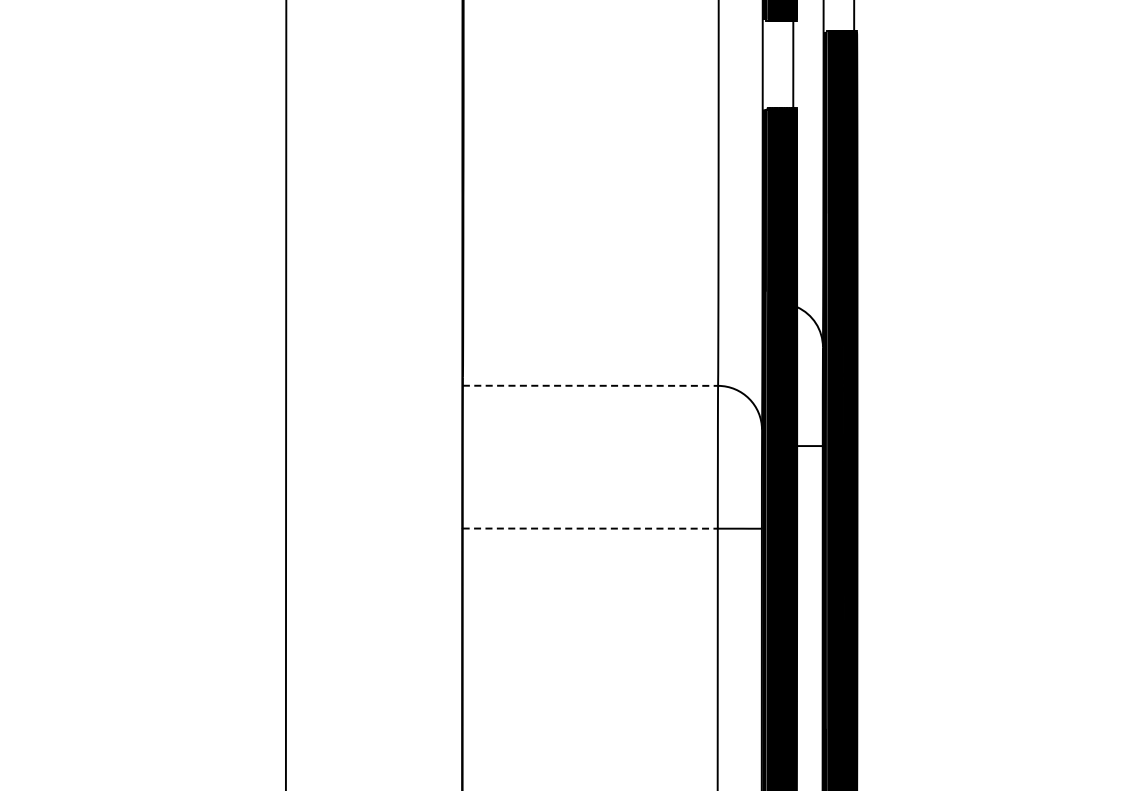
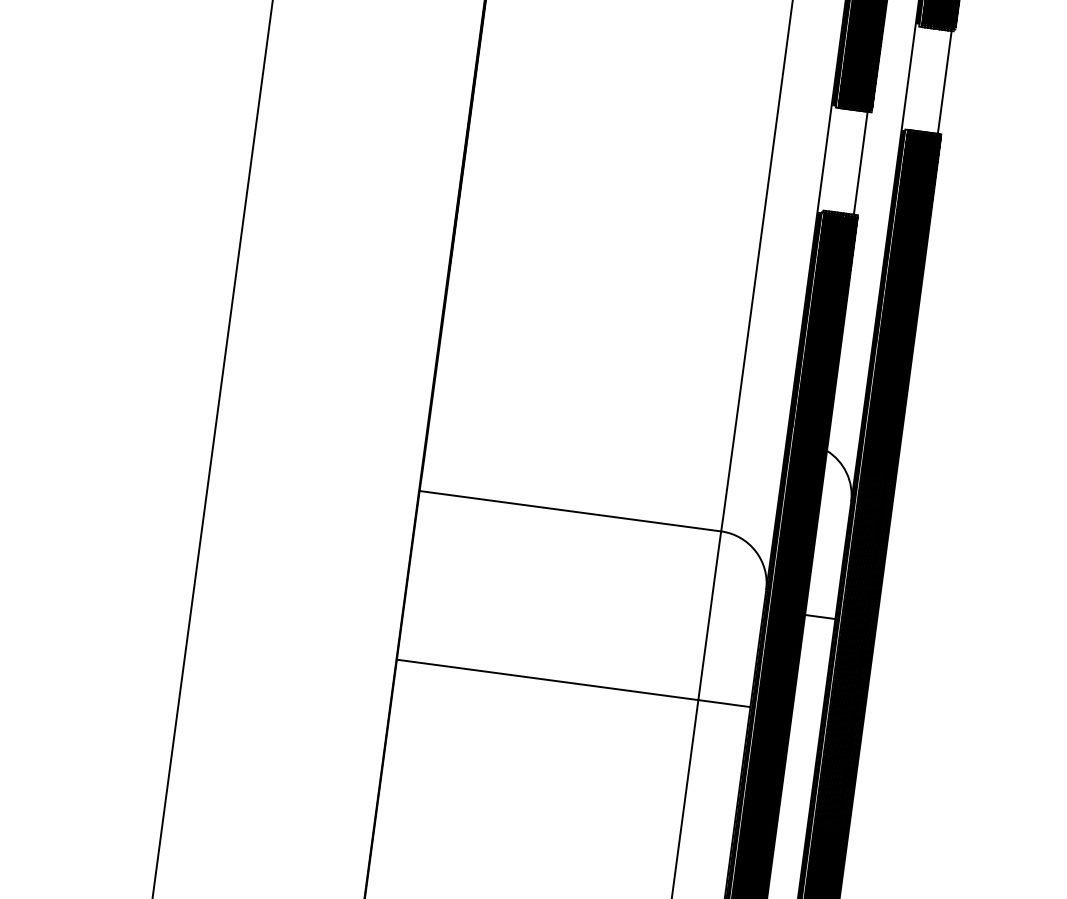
line: (590, 385) -> (570, 510), dashed -> solid
line: (590, 528) -> (547, 679), dashed -> solid

